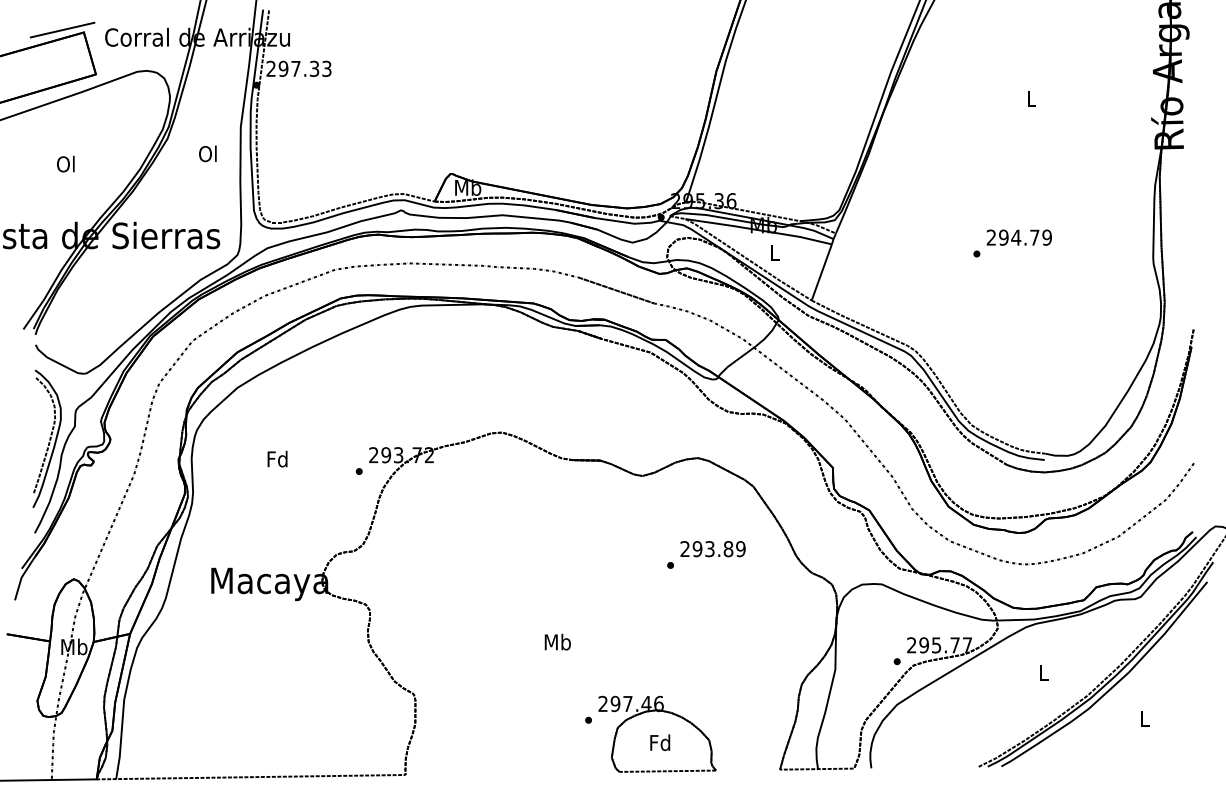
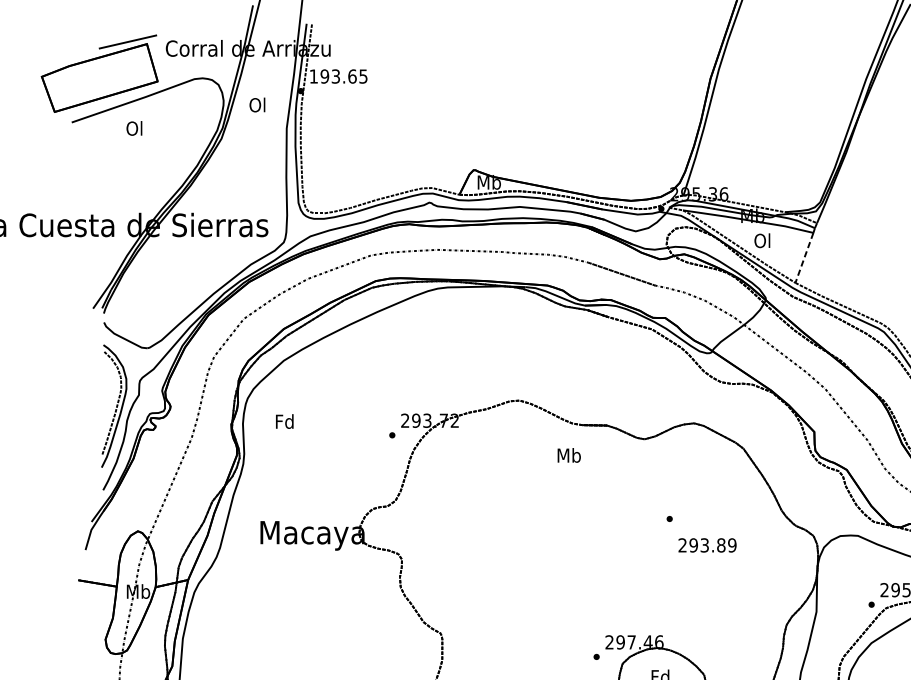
text: (298, 68) -> (338, 76), 297.33 -> 193.65
text: (207, 153) -> (257, 104), moved
text: (65, 163) -> (134, 127), moved
text: (774, 252) -> (762, 240), L -> Ol
line: (821, 272) -> (804, 257), solid -> dashed
text: (277, 458) -> (284, 421), moved
text: (712, 549) -> (707, 545), moved
text: (557, 641) -> (568, 454), moved

